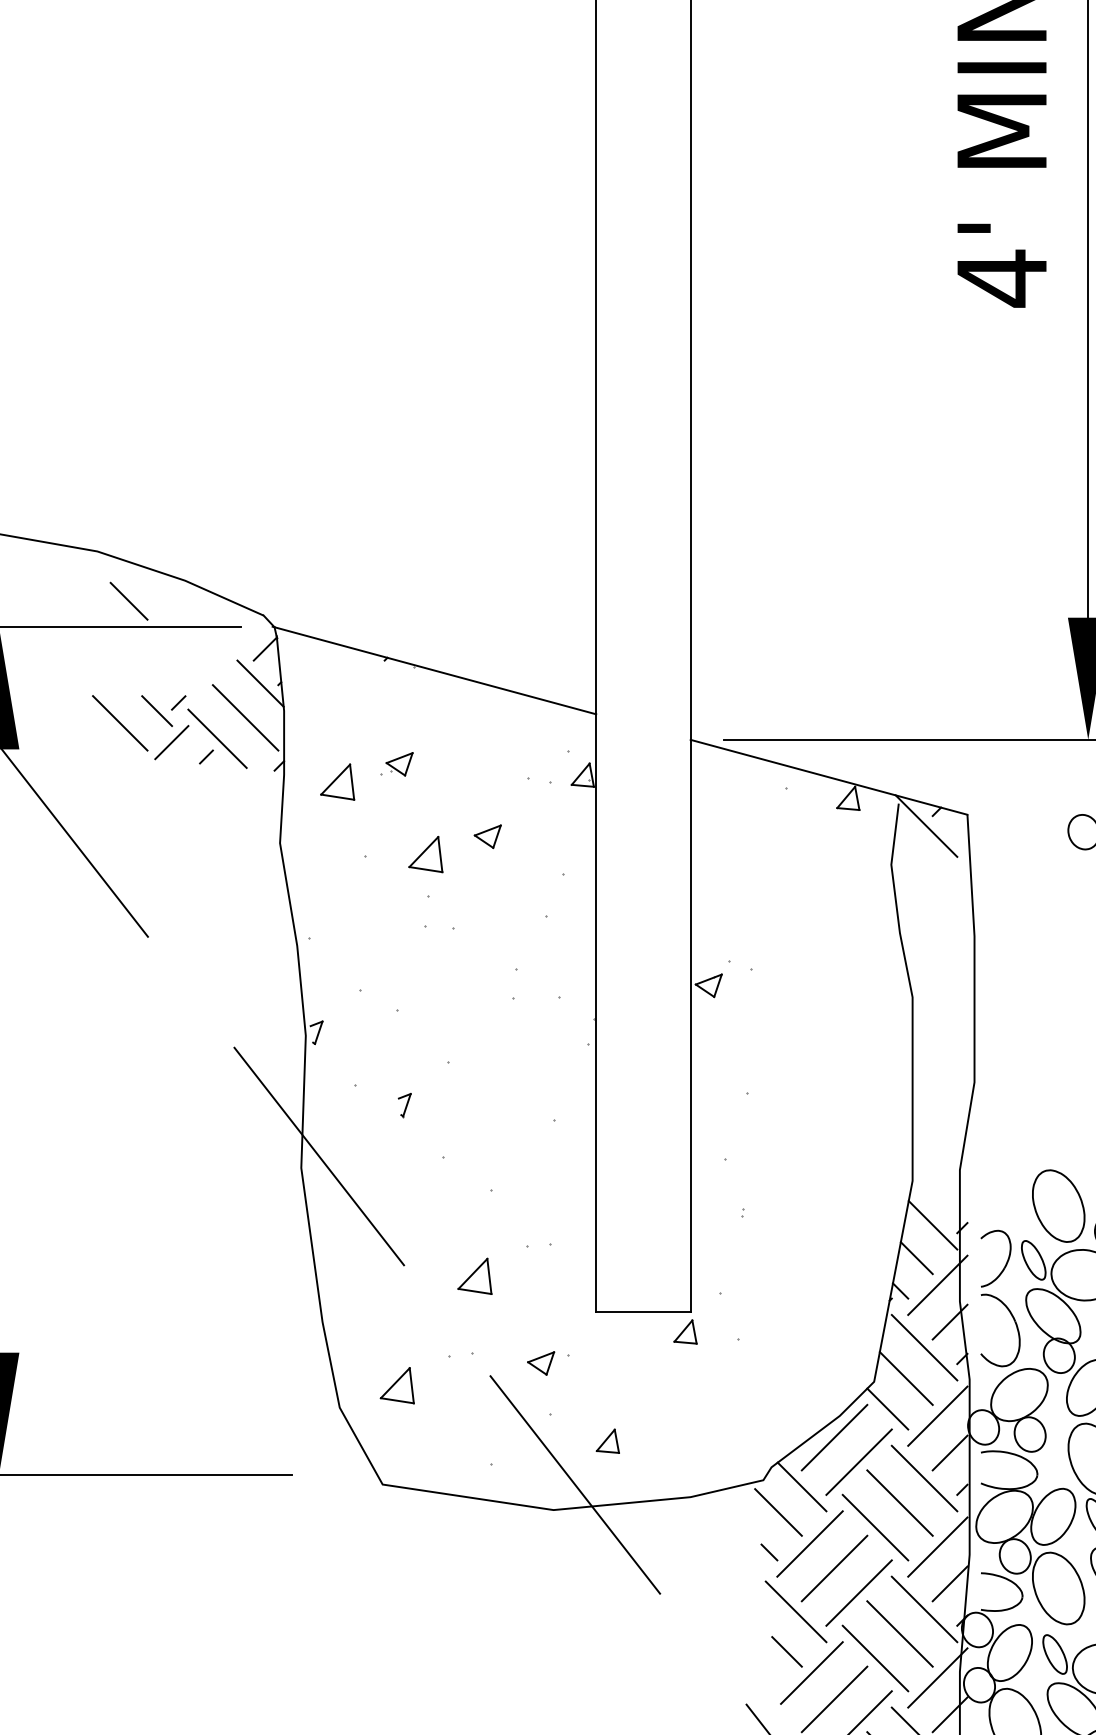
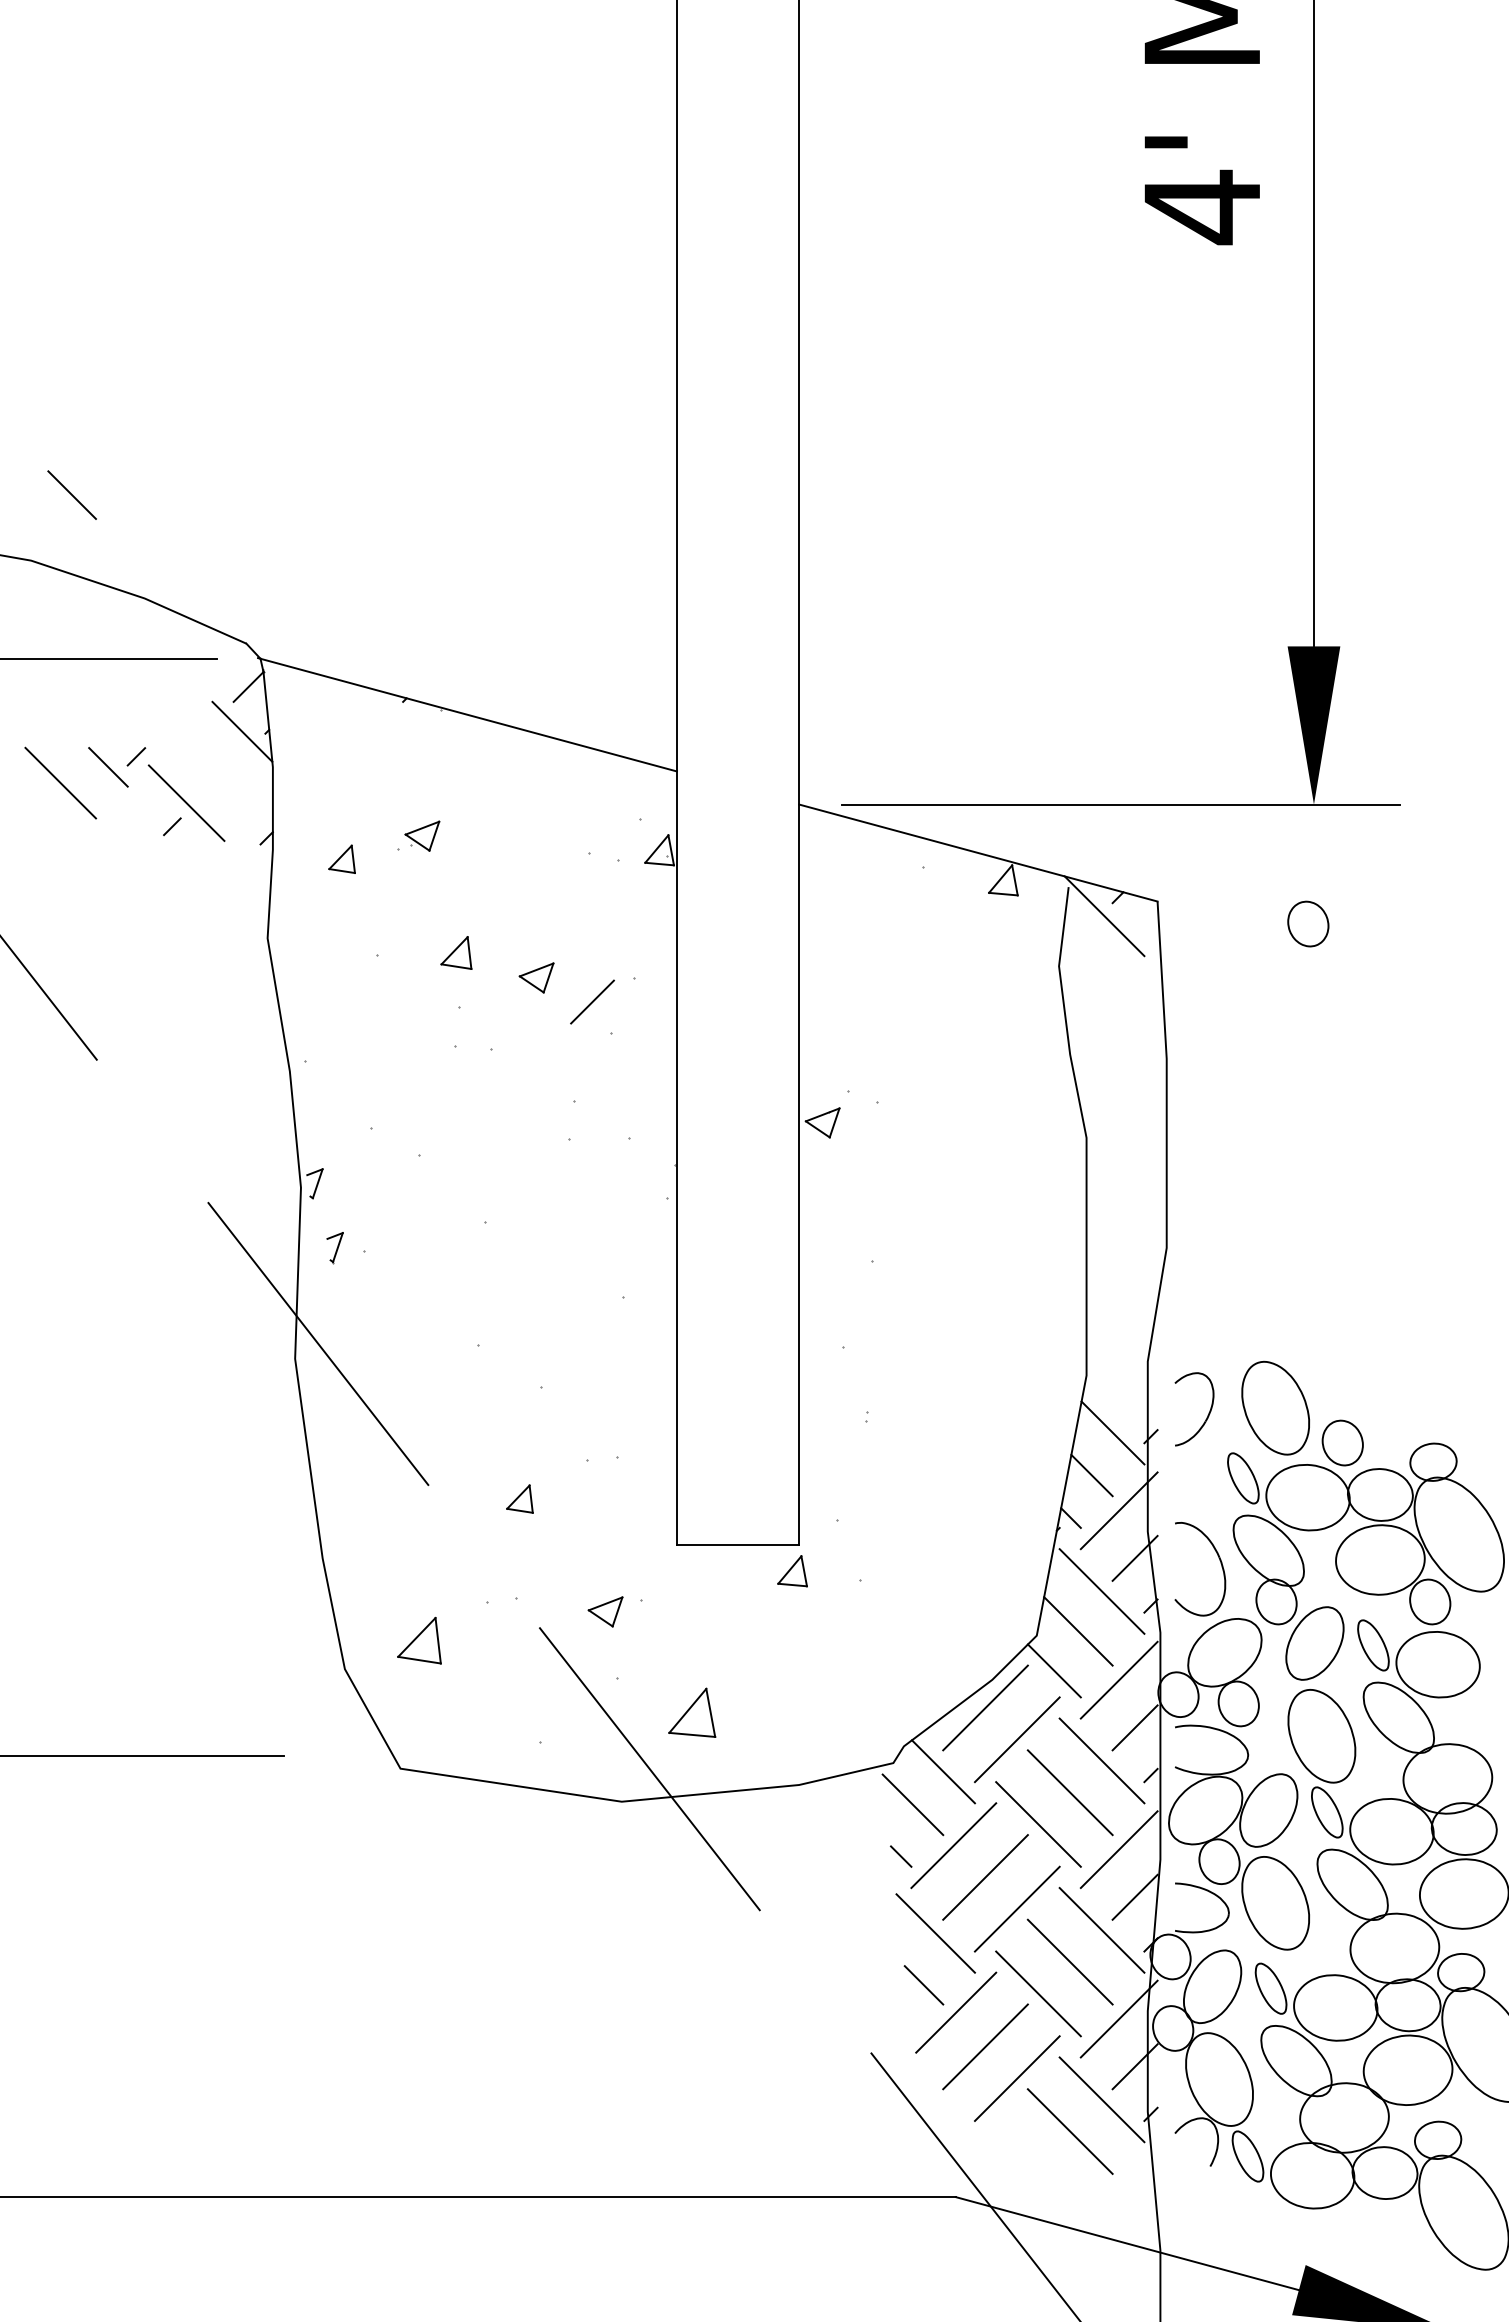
line: (128, 600) -> (71, 494), moved
line: (245, 717) -> (222, 775), removed
line: (171, 742) -> (592, 1001), moved
part: (337, 782) -> (341, 859), size x0.6
part: (487, 836) -> (536, 977), moved
part: (425, 854) -> (456, 952), size x0.7
part: (404, 1105) -> (334, 1248), moved
part: (1006, 1261) -> (1208, 1412), moved
part: (474, 1275) -> (519, 1498), size x0.6
part: (607, 1441) -> (691, 1712), size x1.6

